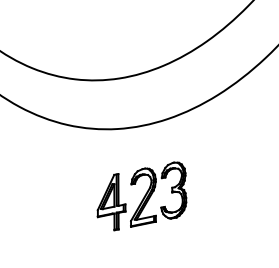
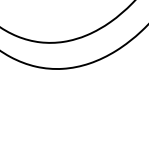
part: (141, 195) -> (75, 104), removed

